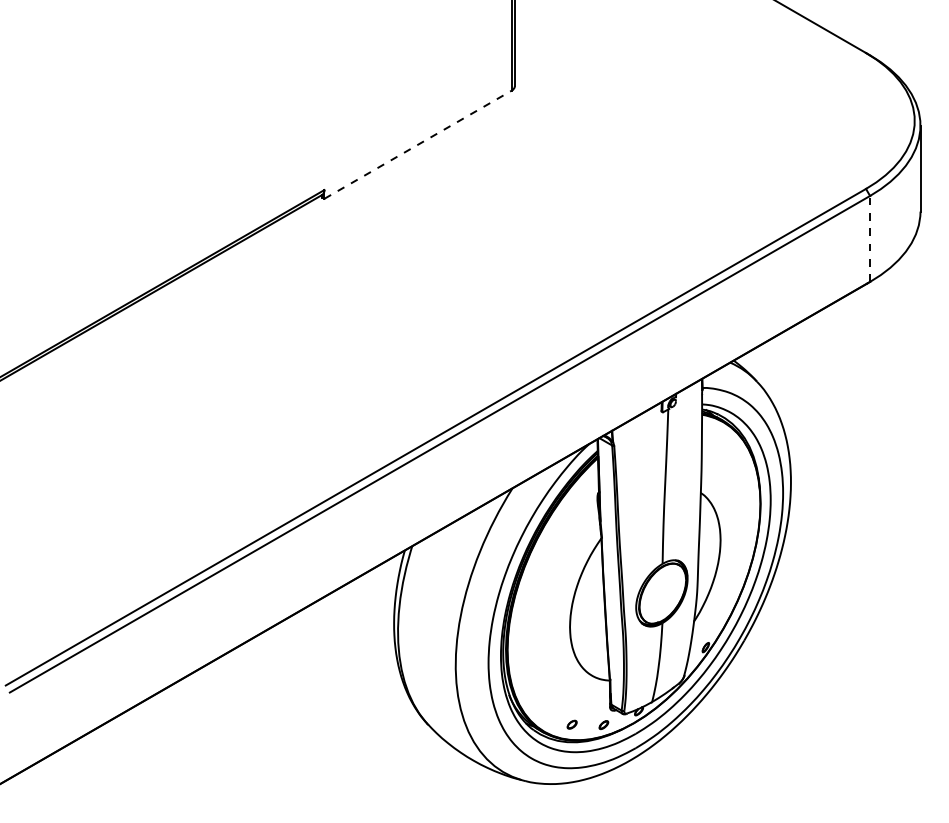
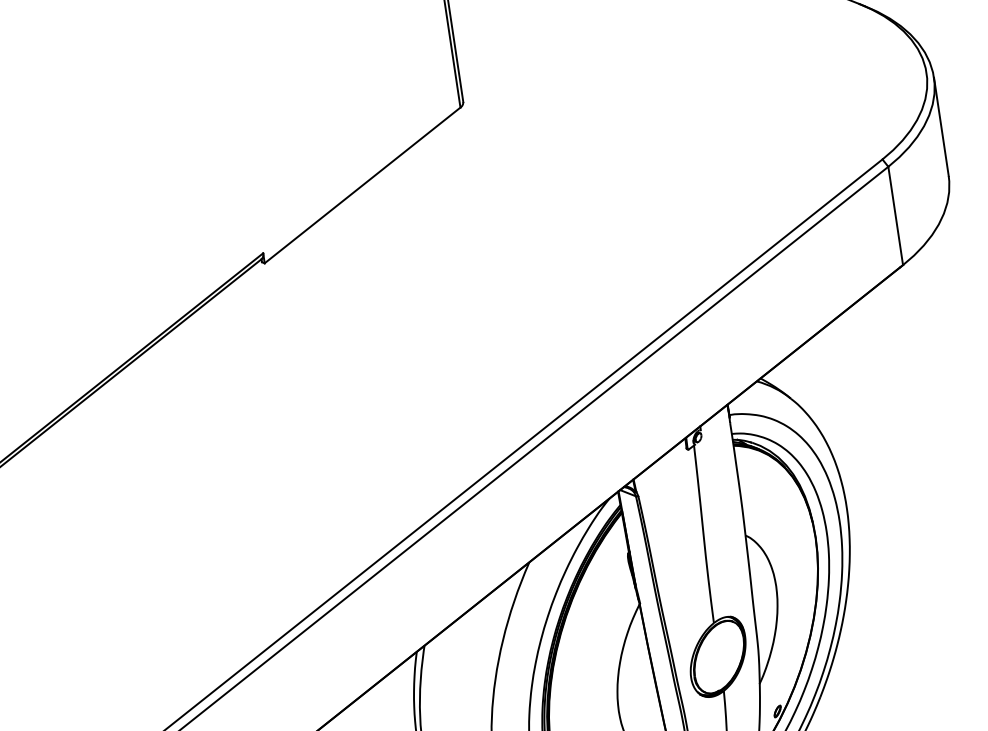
line: (418, 144) -> (362, 185), dashed -> solid
line: (870, 238) -> (896, 215), dashed -> solid

